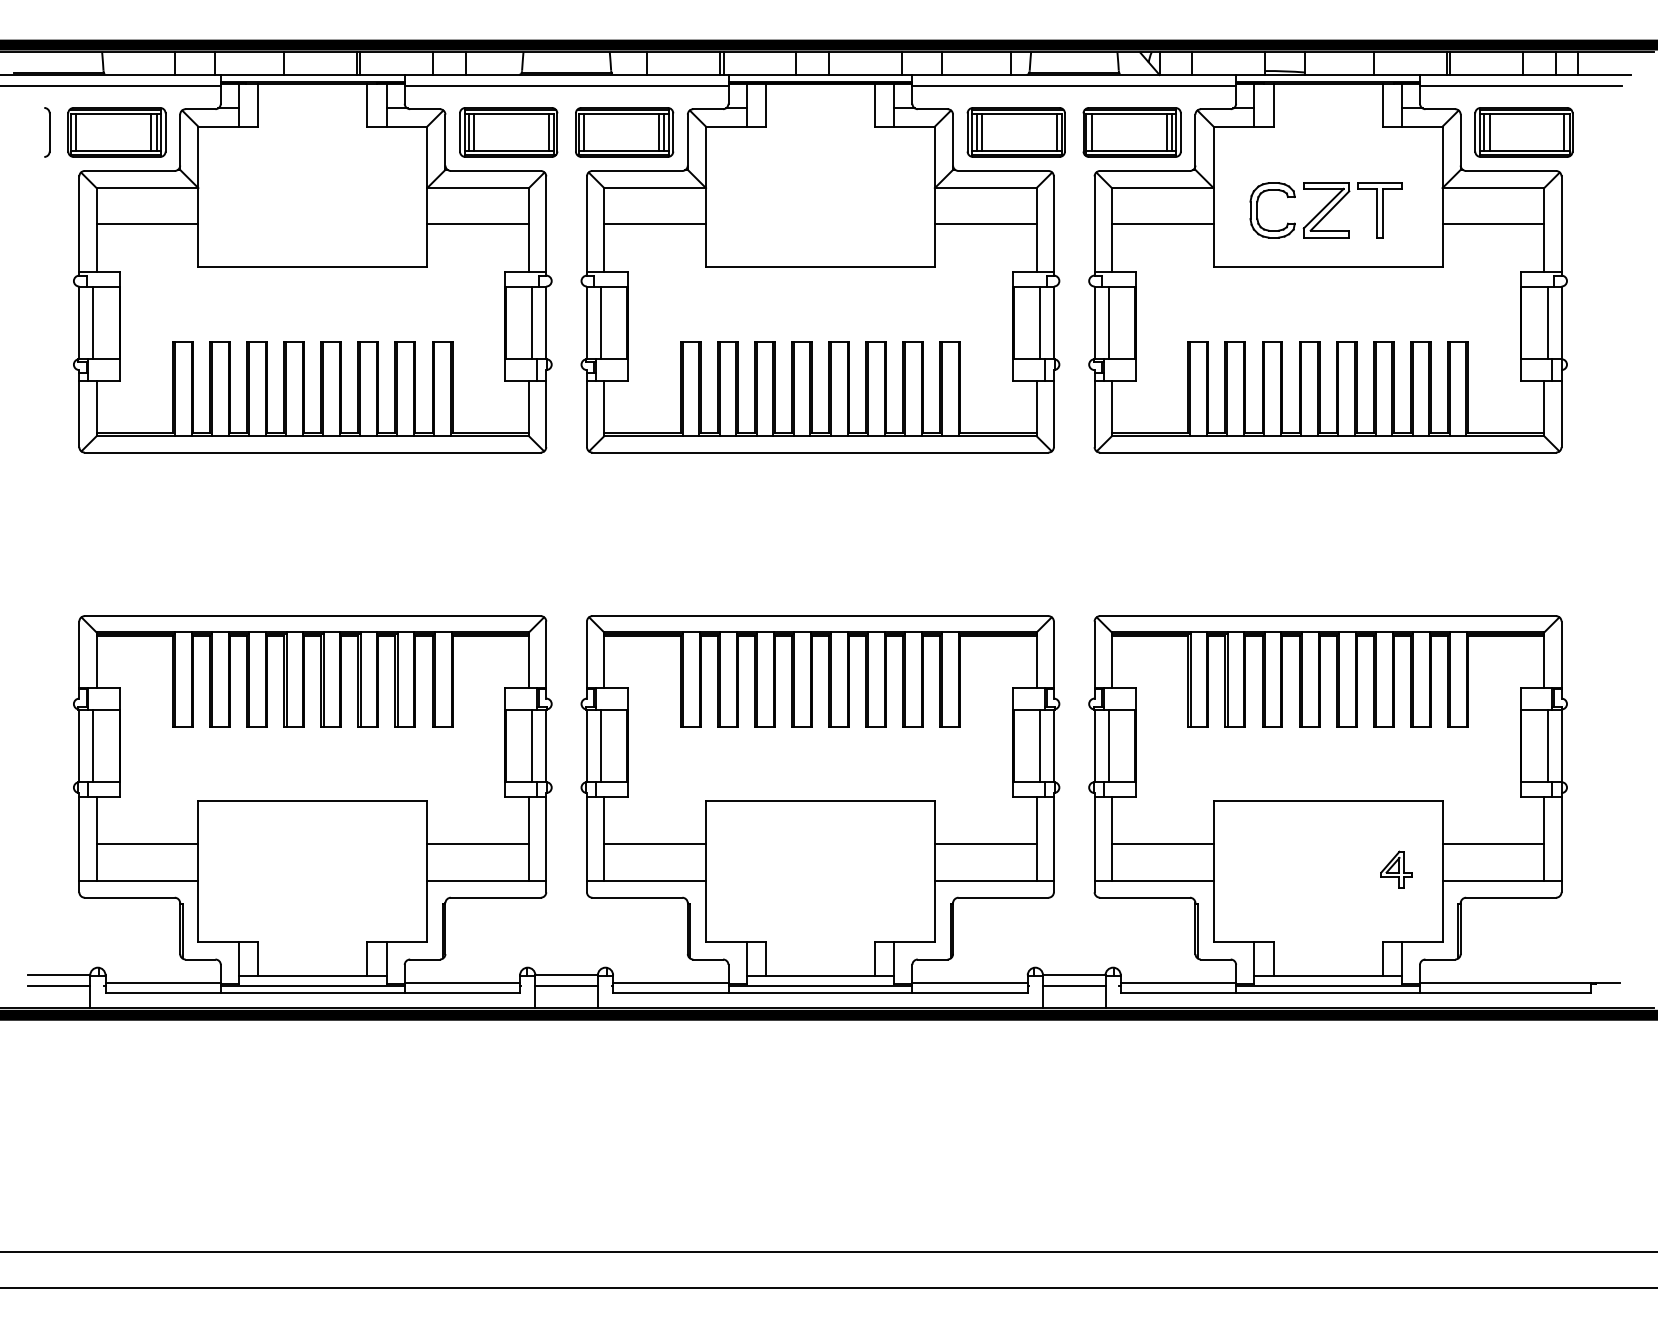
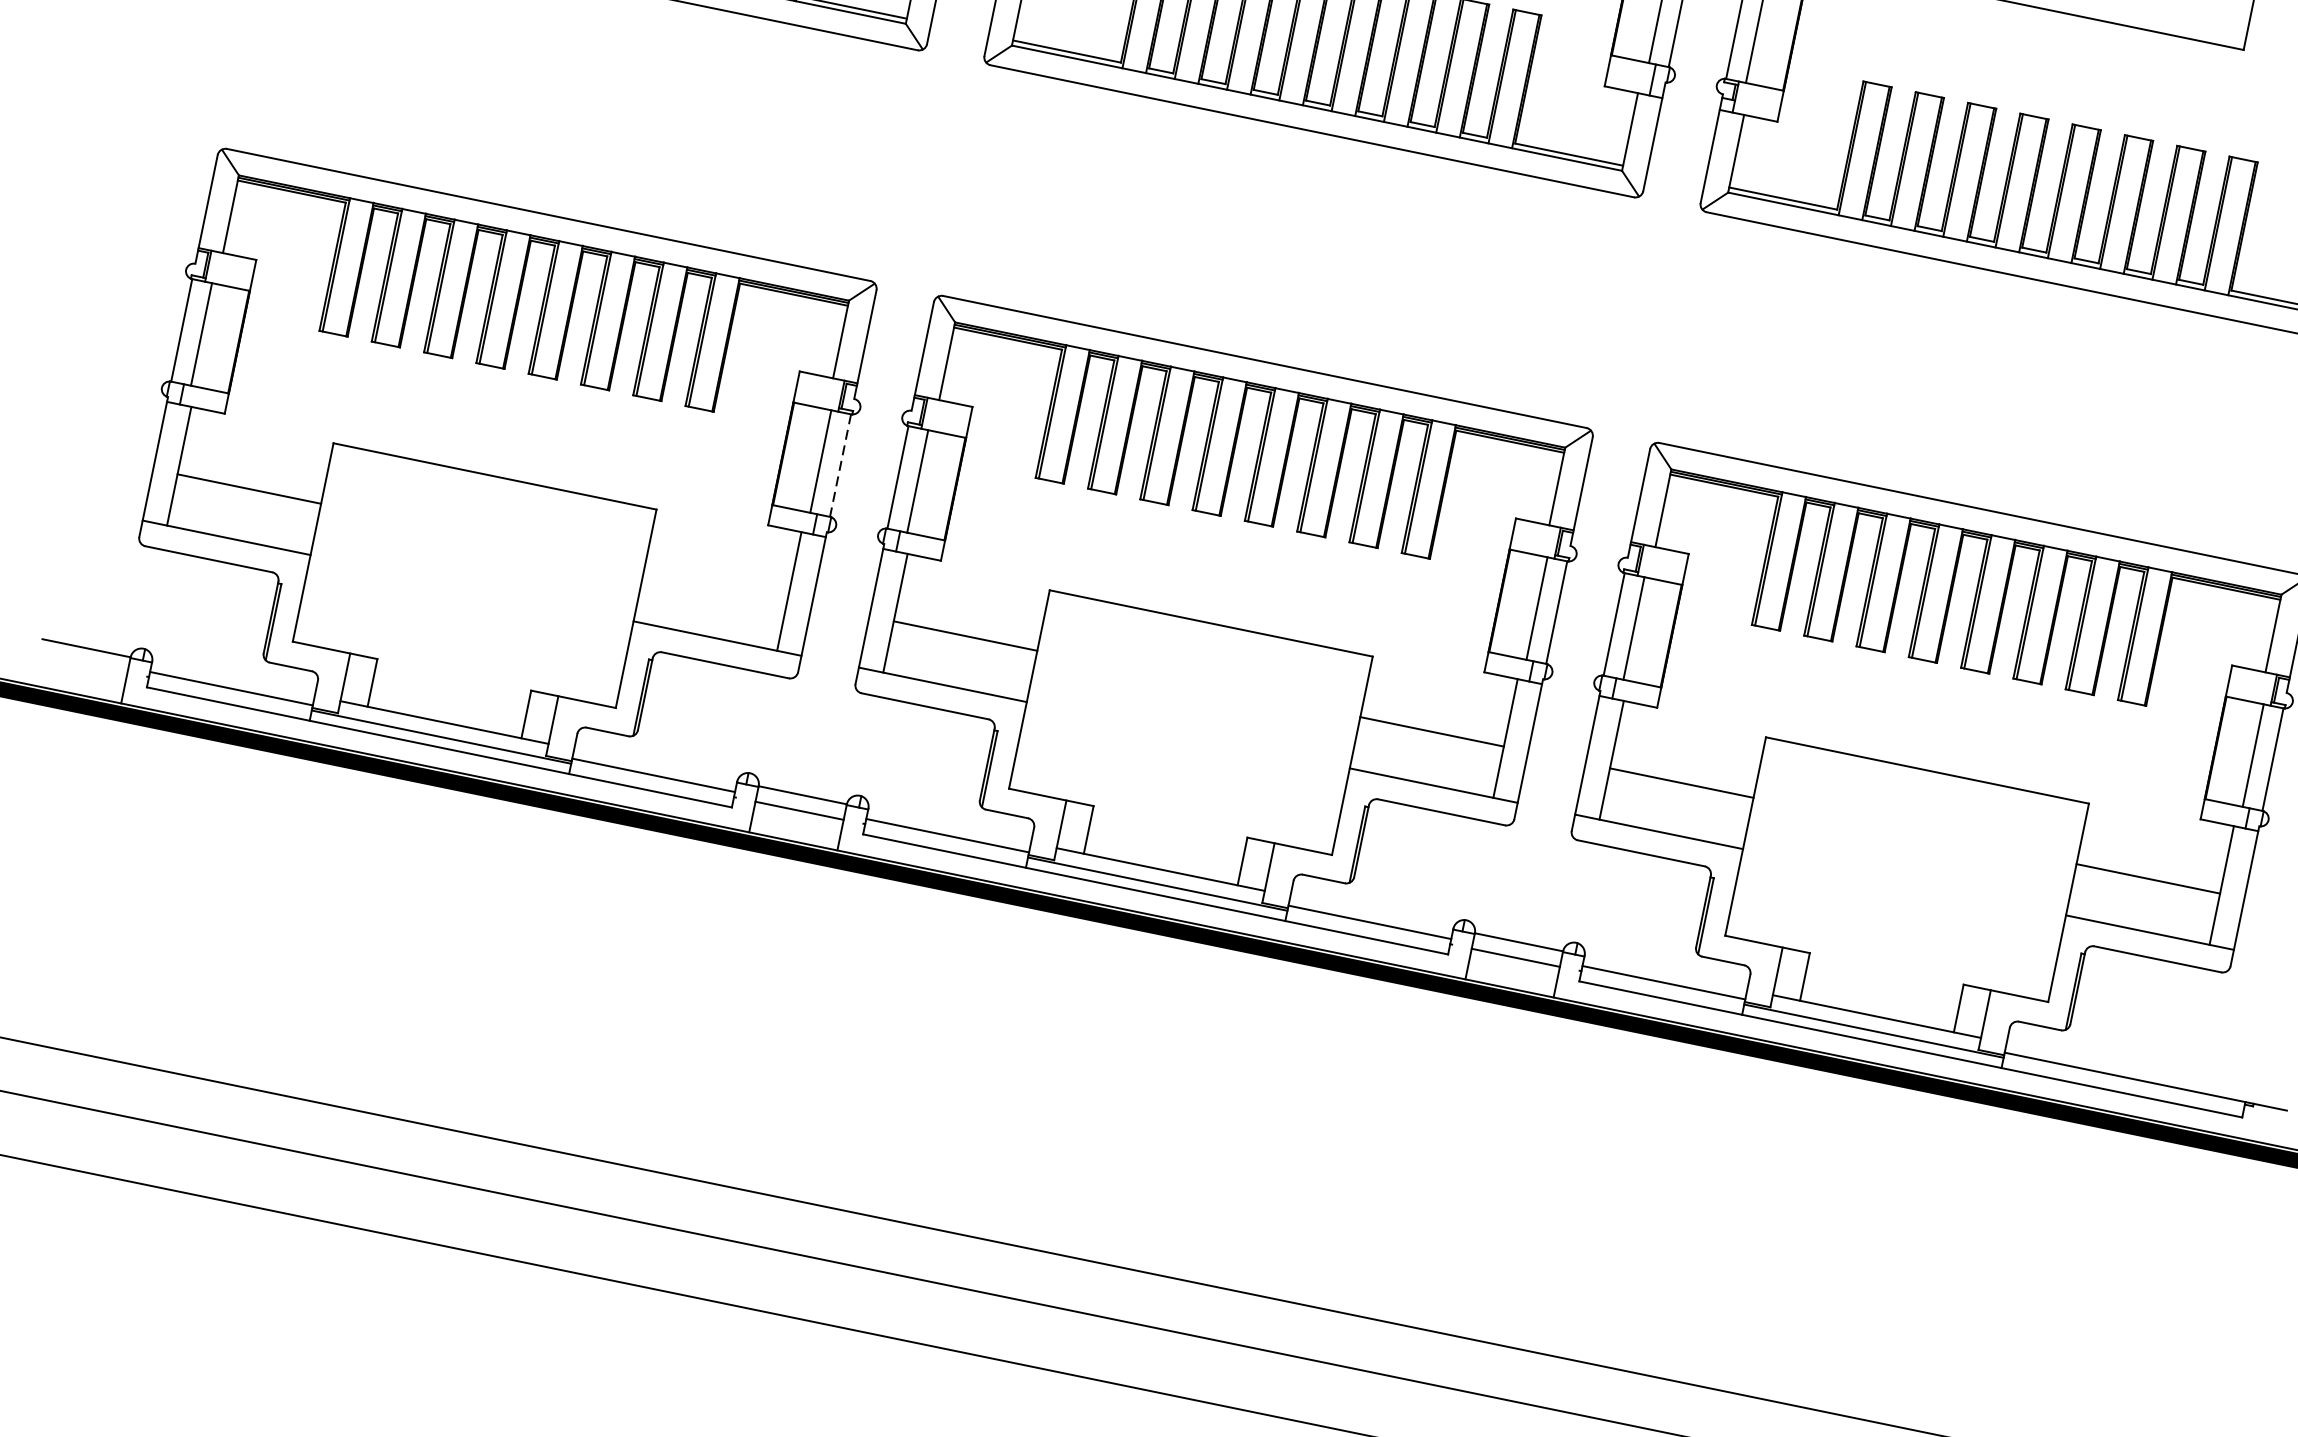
line: (546, 746) -> (840, 466), solid -> dashed
line: (478, 844) -> (716, 585), removed
part: (1396, 869) -> (2004, 886), removed
line: (58, 986) -> (82, 663), removed

